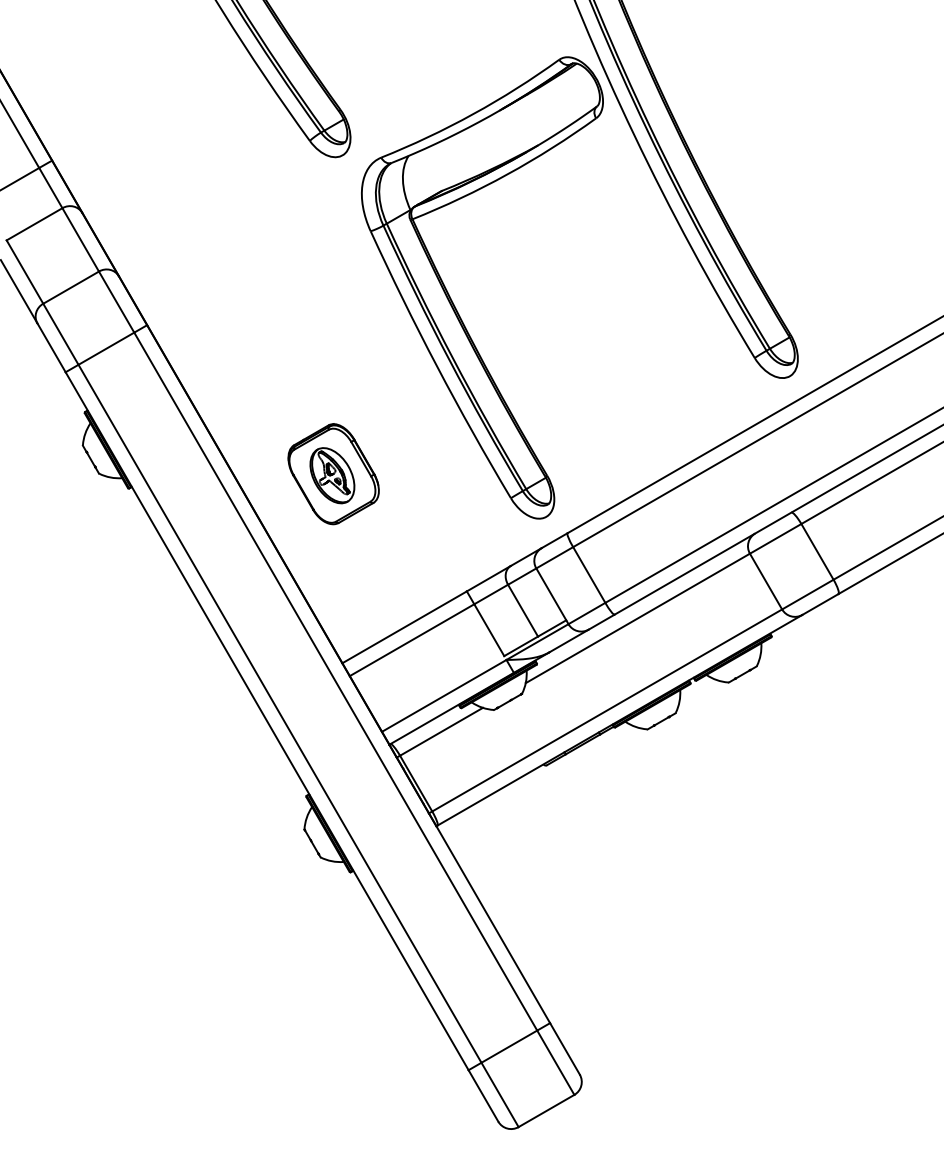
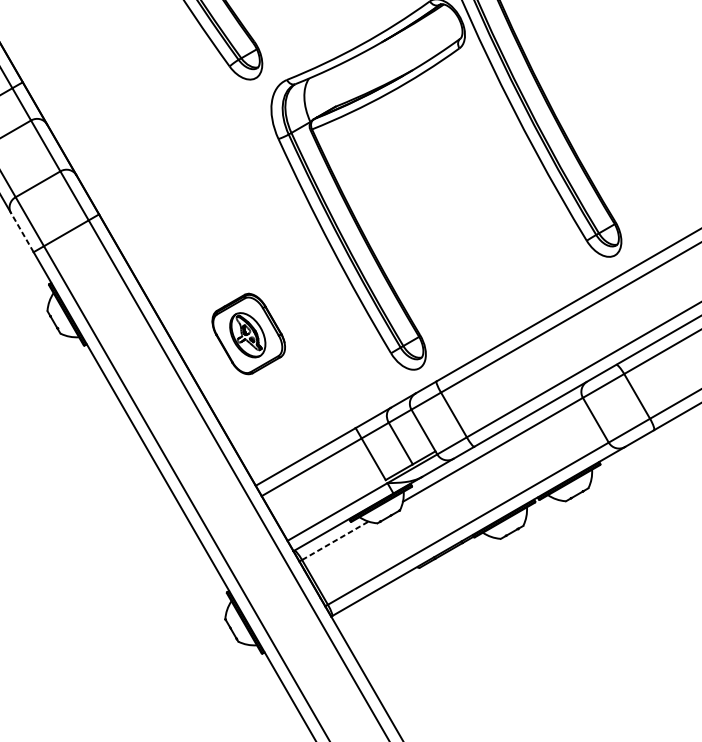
line: (51, 347) -> (22, 232), solid -> dashed
line: (441, 731) -> (335, 540), solid -> dashed

